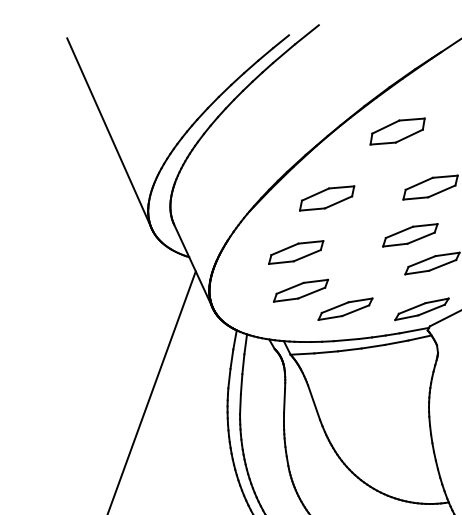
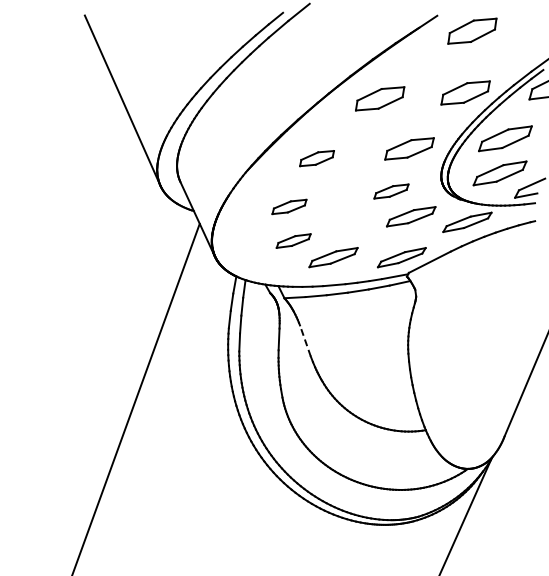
part: (326, 198) -> (316, 158), size x0.7
part: (410, 235) -> (391, 191), size x0.7
part: (296, 252) -> (289, 206), size x0.7
part: (300, 290) -> (293, 240), size x0.7
line: (314, 402) -> (305, 340), solid -> dashed

